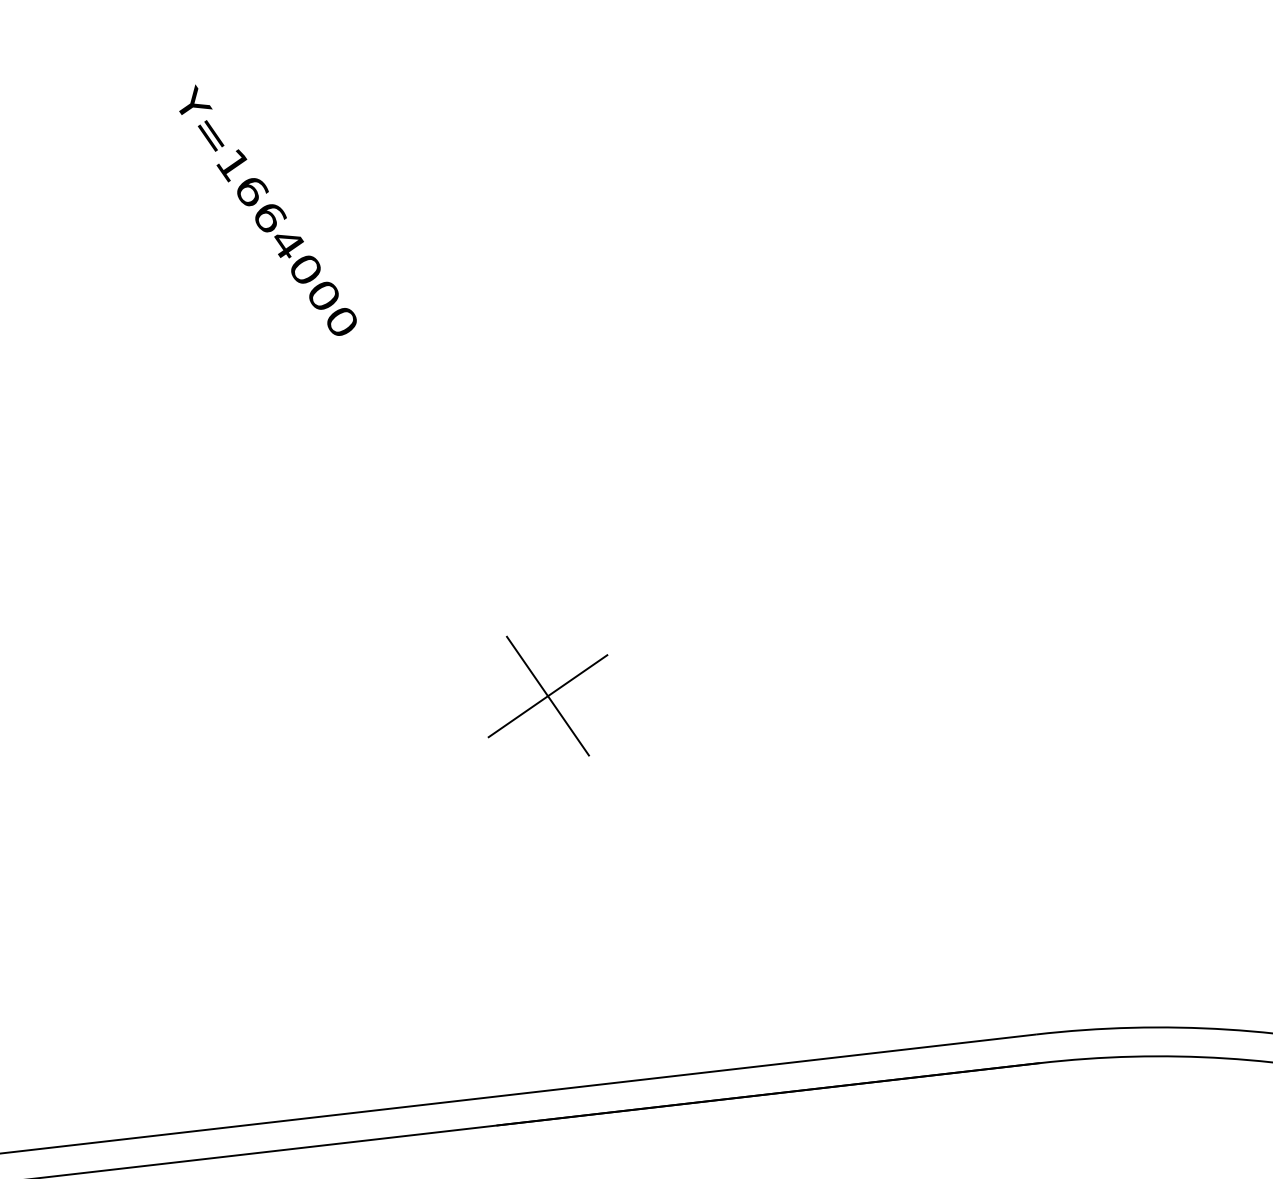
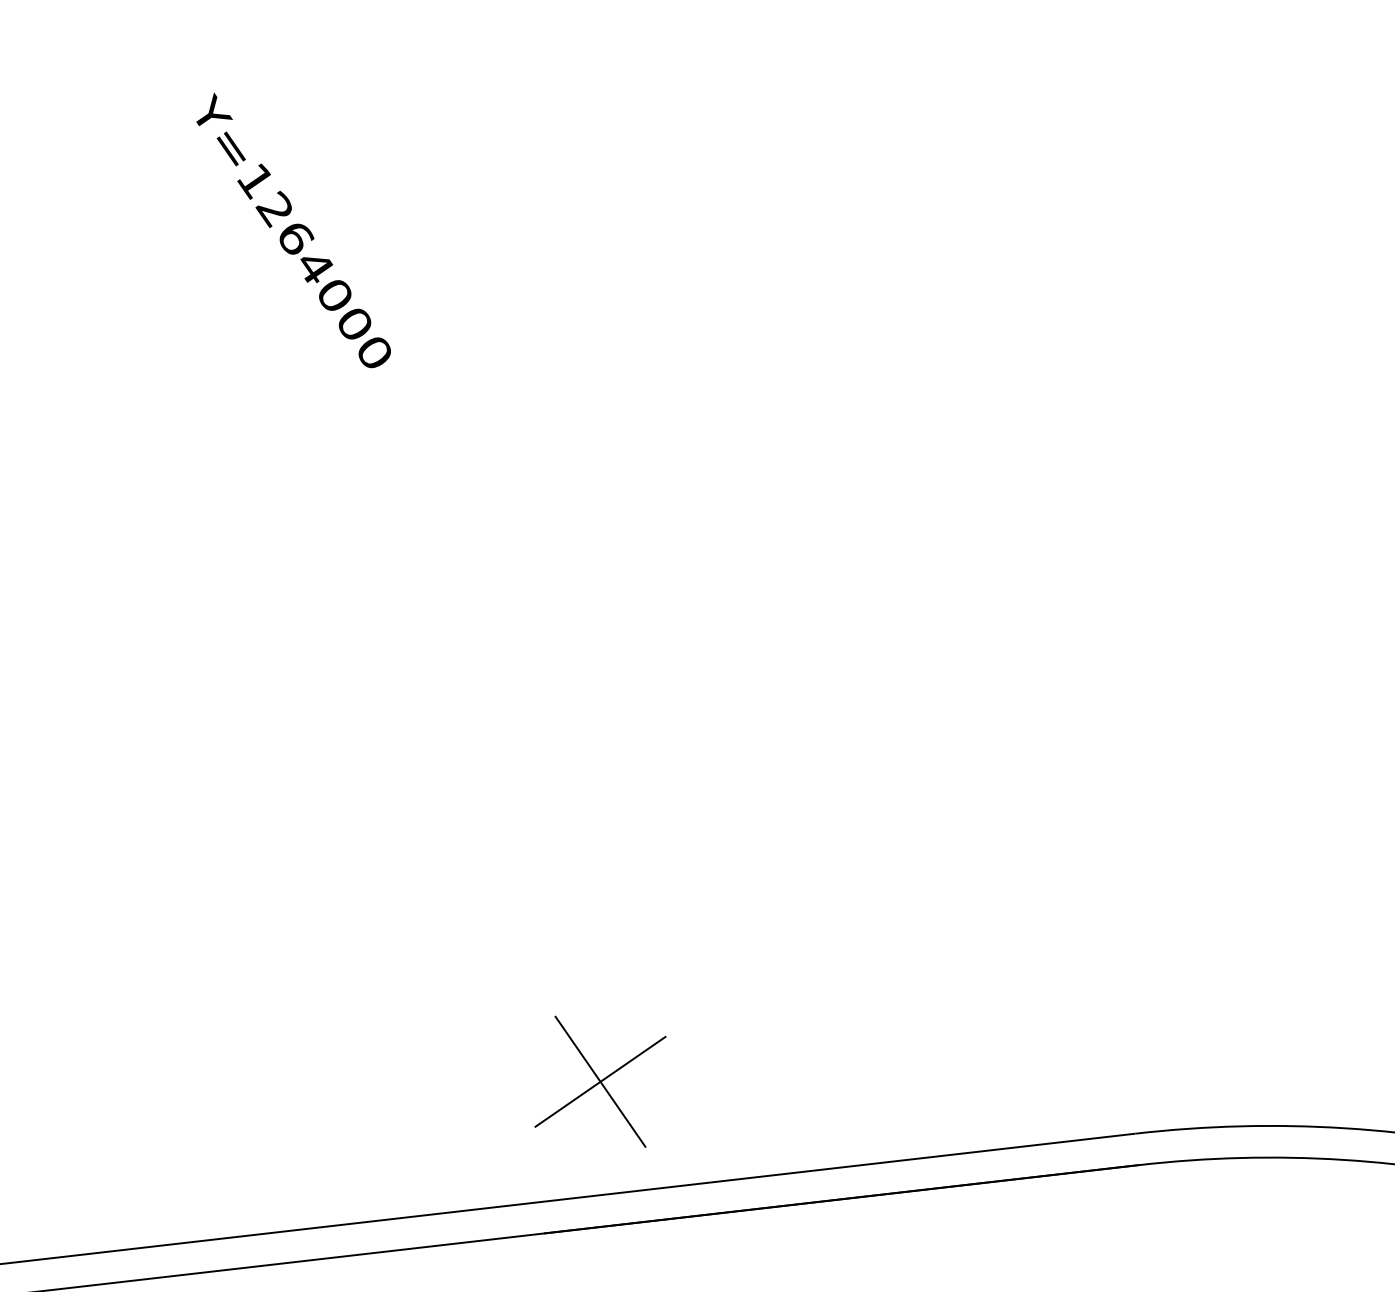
text: (250, 191) -> (274, 209), Y=1664000 -> Y=1264000
part: (547, 695) -> (599, 1081), moved

